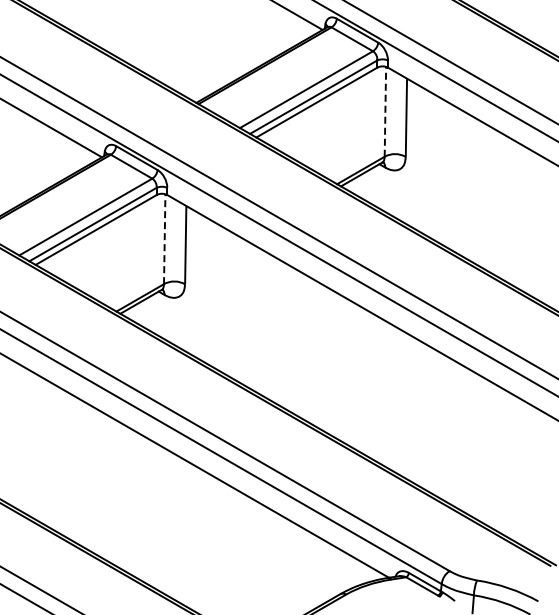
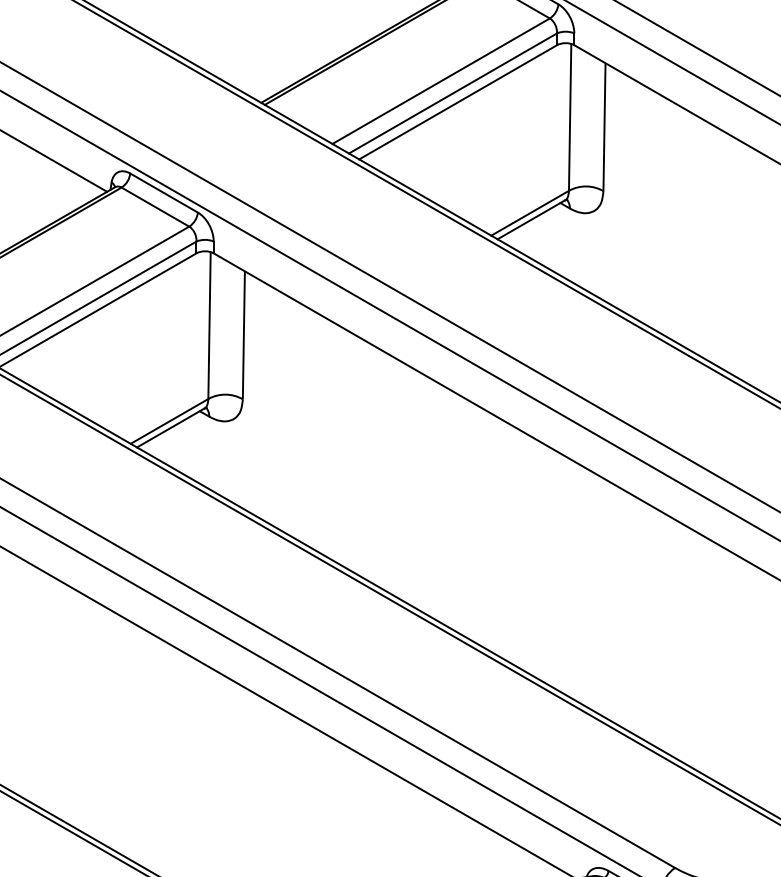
line: (385, 112) -> (570, 118), dashed -> solid
line: (164, 240) -> (209, 327), dashed -> solid

